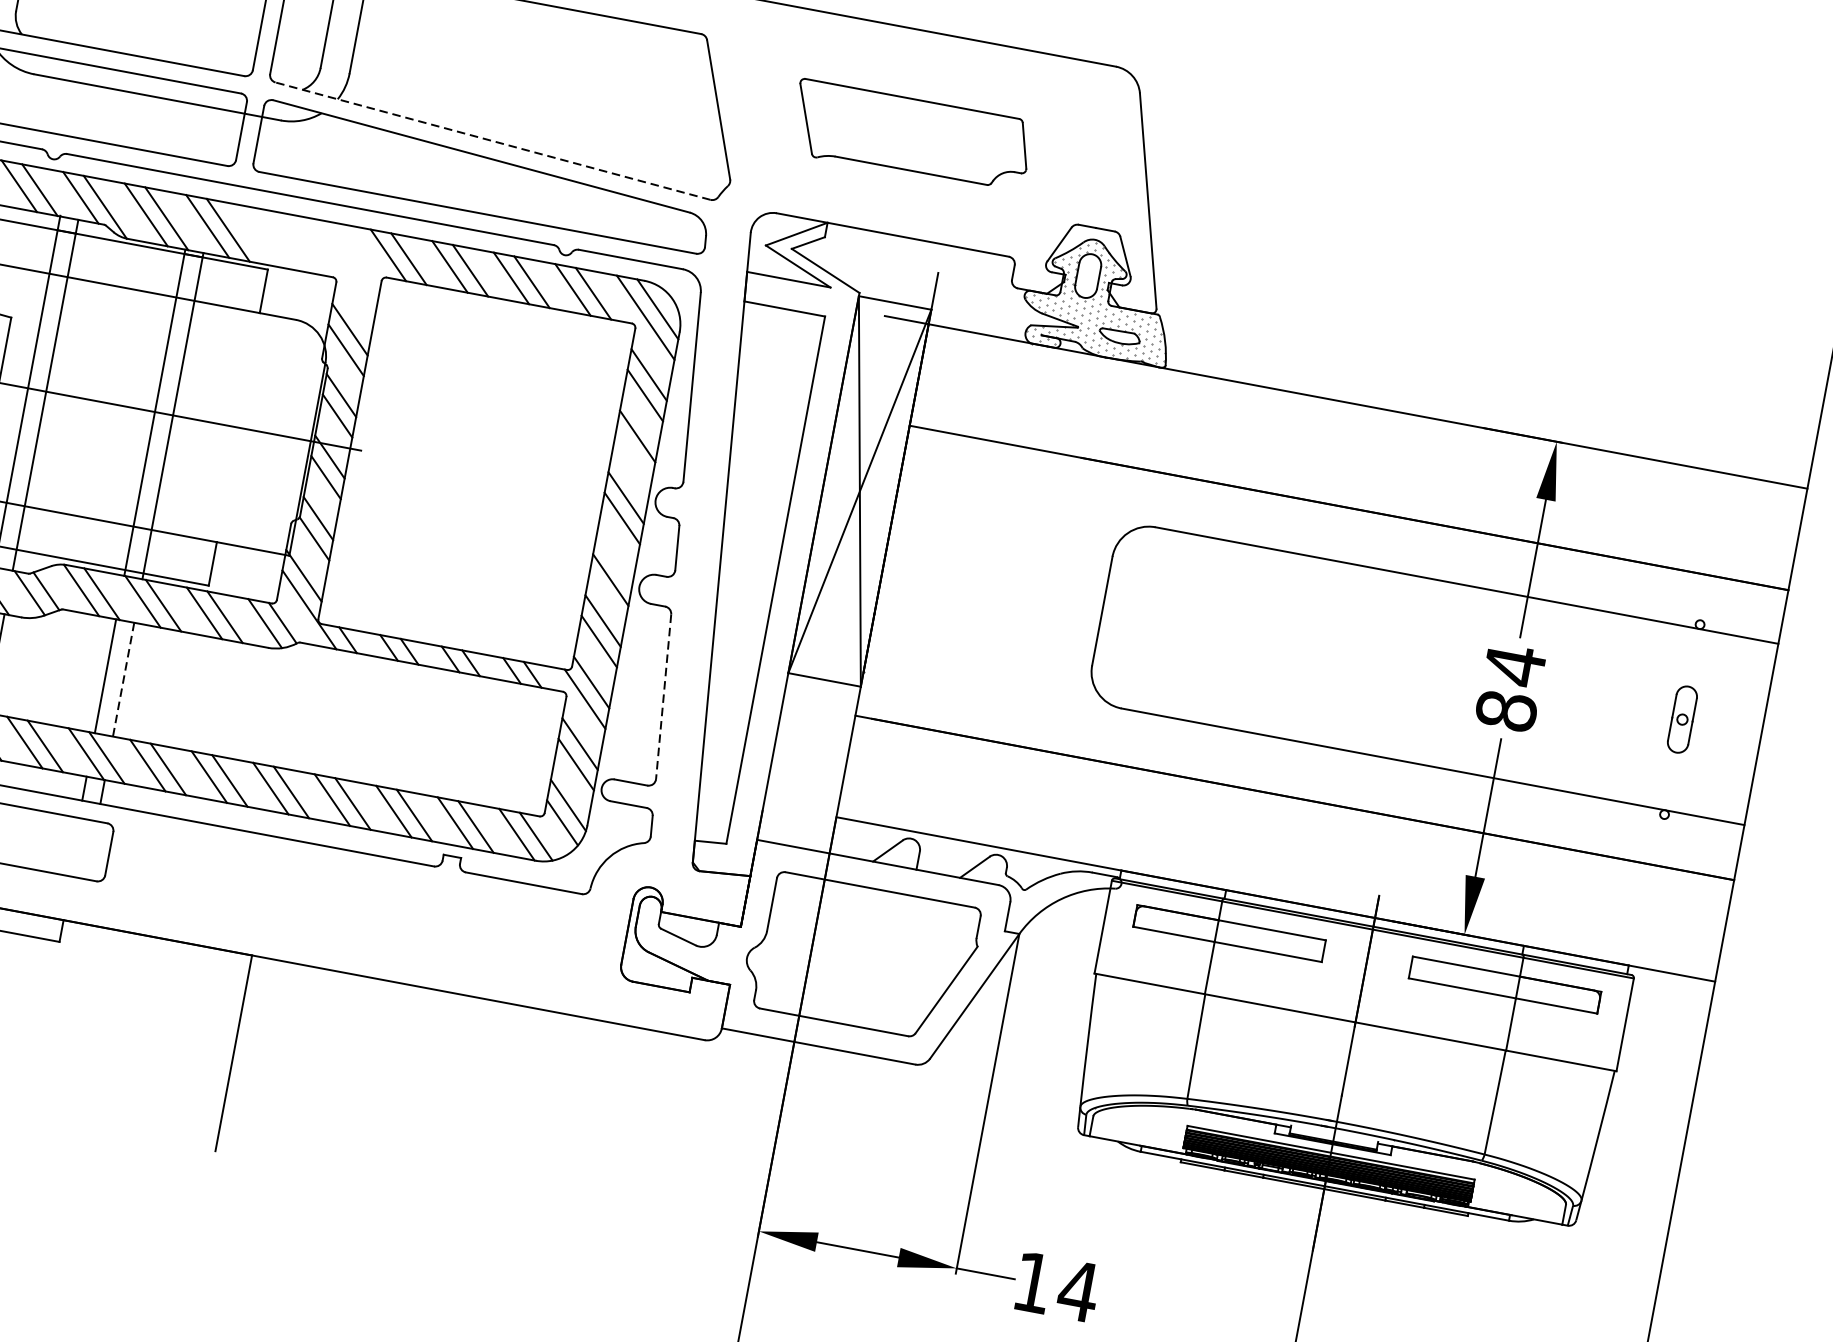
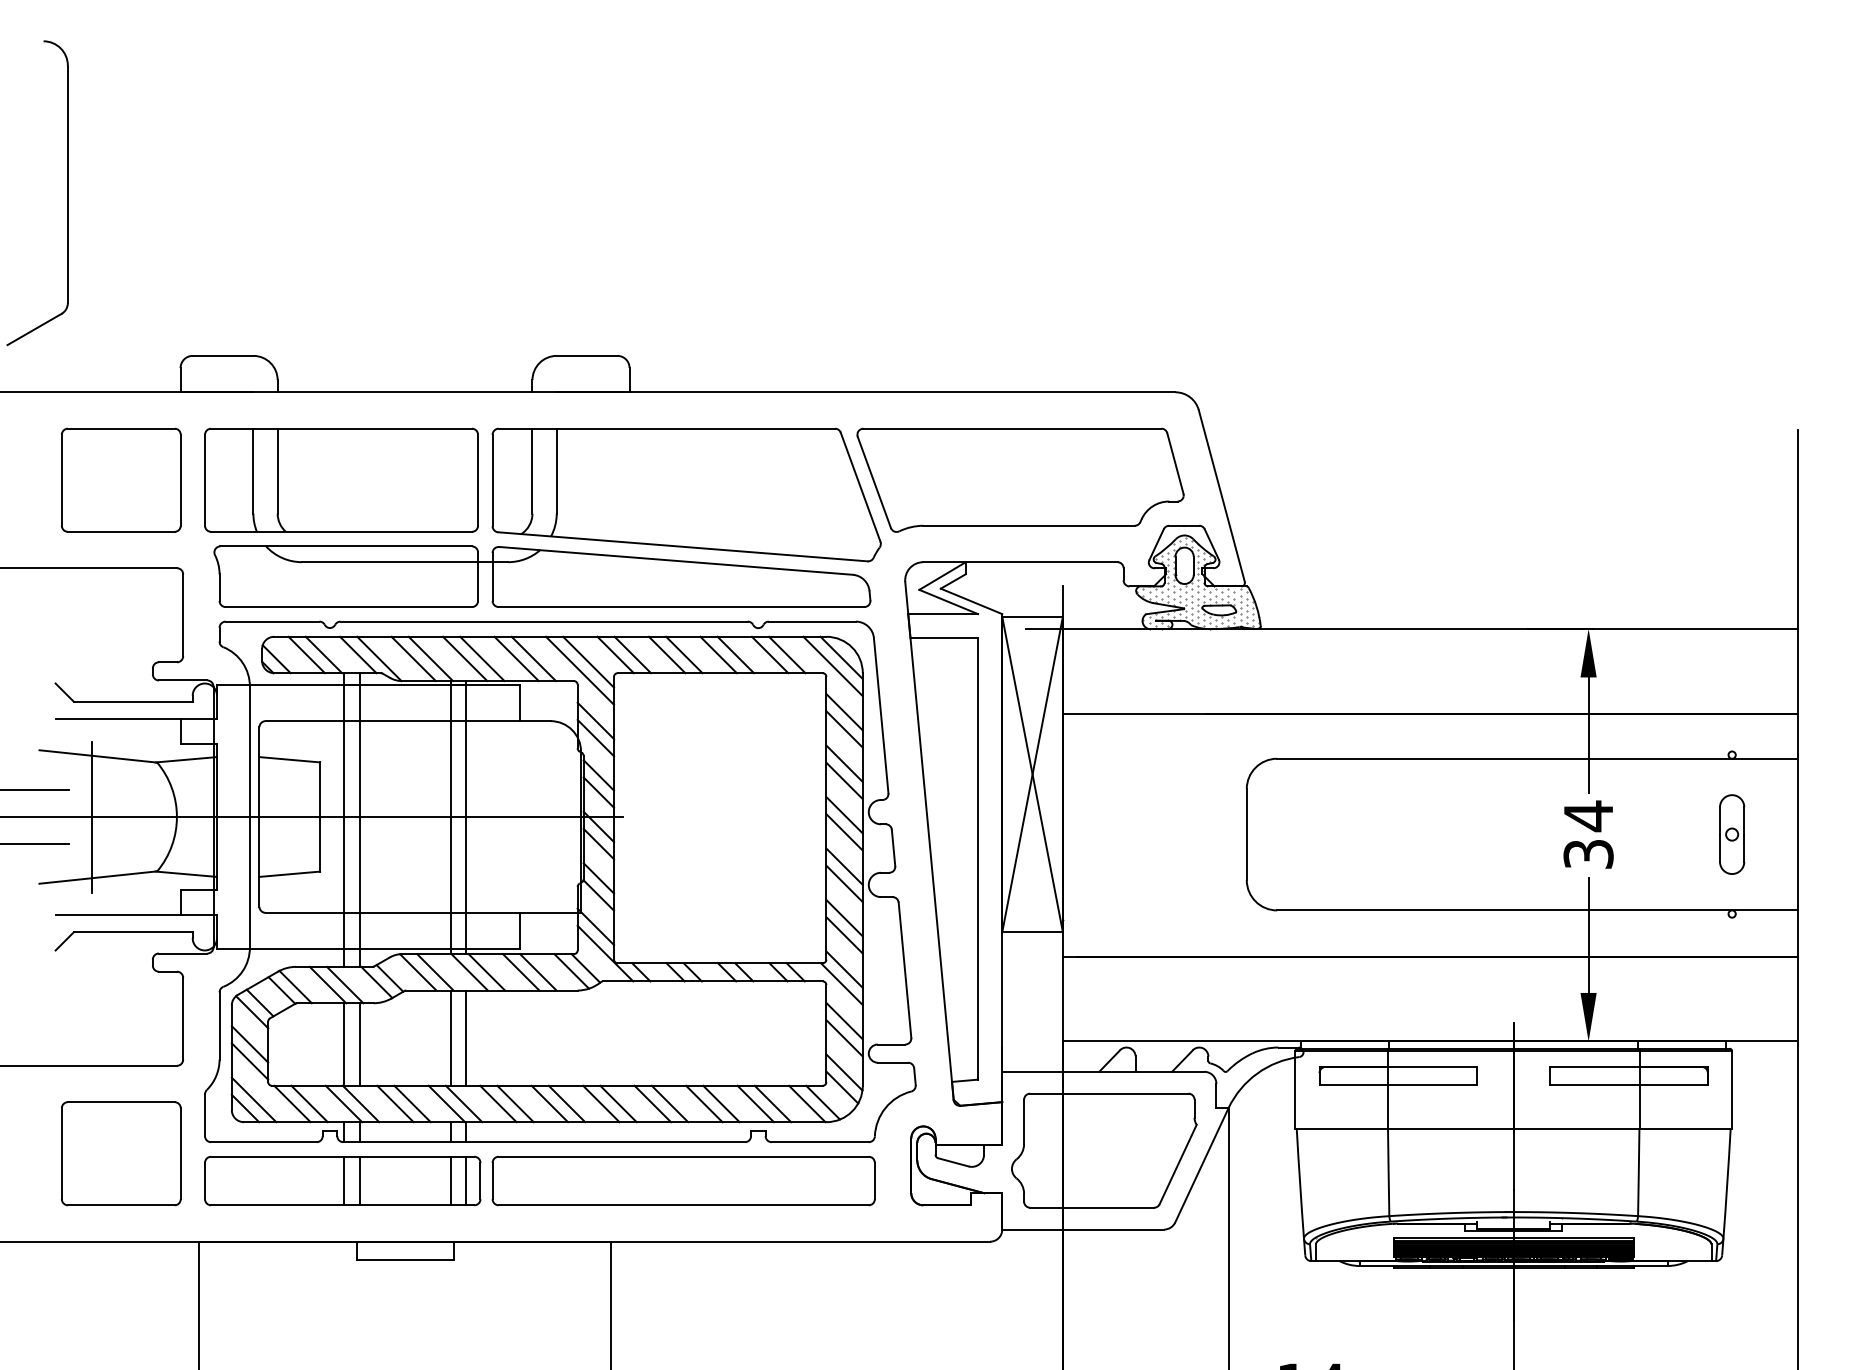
part: (911, 136) -> (1020, 479), size x1.67
line: (492, 140) -> (682, 546), dashed -> solid
line: (269, 237) -> (516, 658), added
line: (289, 241) -> (533, 658), added
line: (354, 257) -> (588, 661), added
line: (342, 266) -> (580, 670), added
line: (633, 456) -> (844, 780), added
line: (614, 559) -> (844, 866), added
line: (123, 680) -> (465, 1038), dashed -> solid
line: (664, 697) -> (905, 970), dashed -> solid
text: (1506, 711) -> (1588, 854), 84 -> 34
part: (1682, 719) -> (1732, 834), size x1.43
line: (73, 846) -> (450, 1180), added
line: (91, 849) -> (465, 1180), added
part: (351, 898) -> (683, 1180), added

